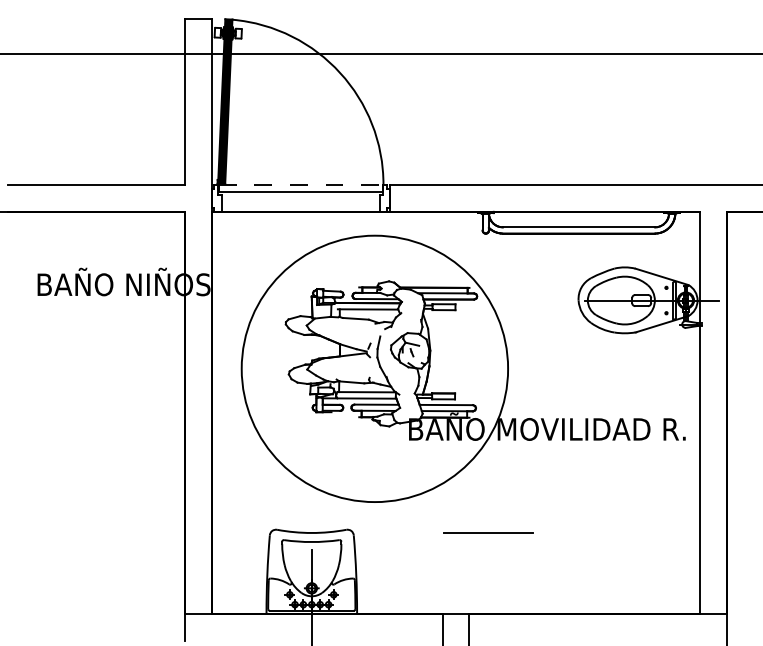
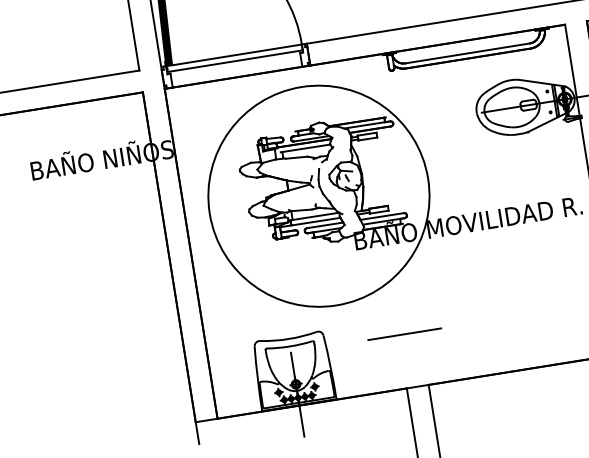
line: (301, 185) -> (234, 55), dashed -> solid
line: (488, 532) -> (404, 333), moved

